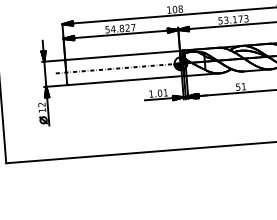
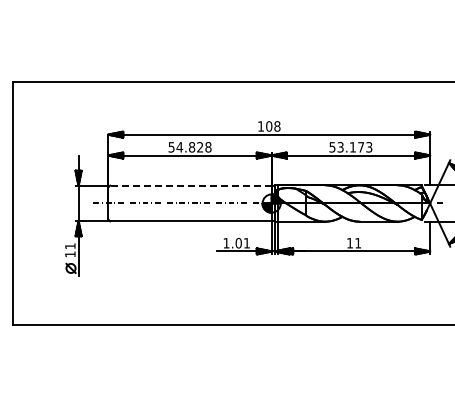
text: (133, 27) -> (208, 147), 54.827 -> 54.828
line: (122, 55) -> (190, 185), solid -> dashed
text: (237, 87) -> (349, 243), 51 -> 11
text: (42, 104) -> (70, 246), 12 -> 11

